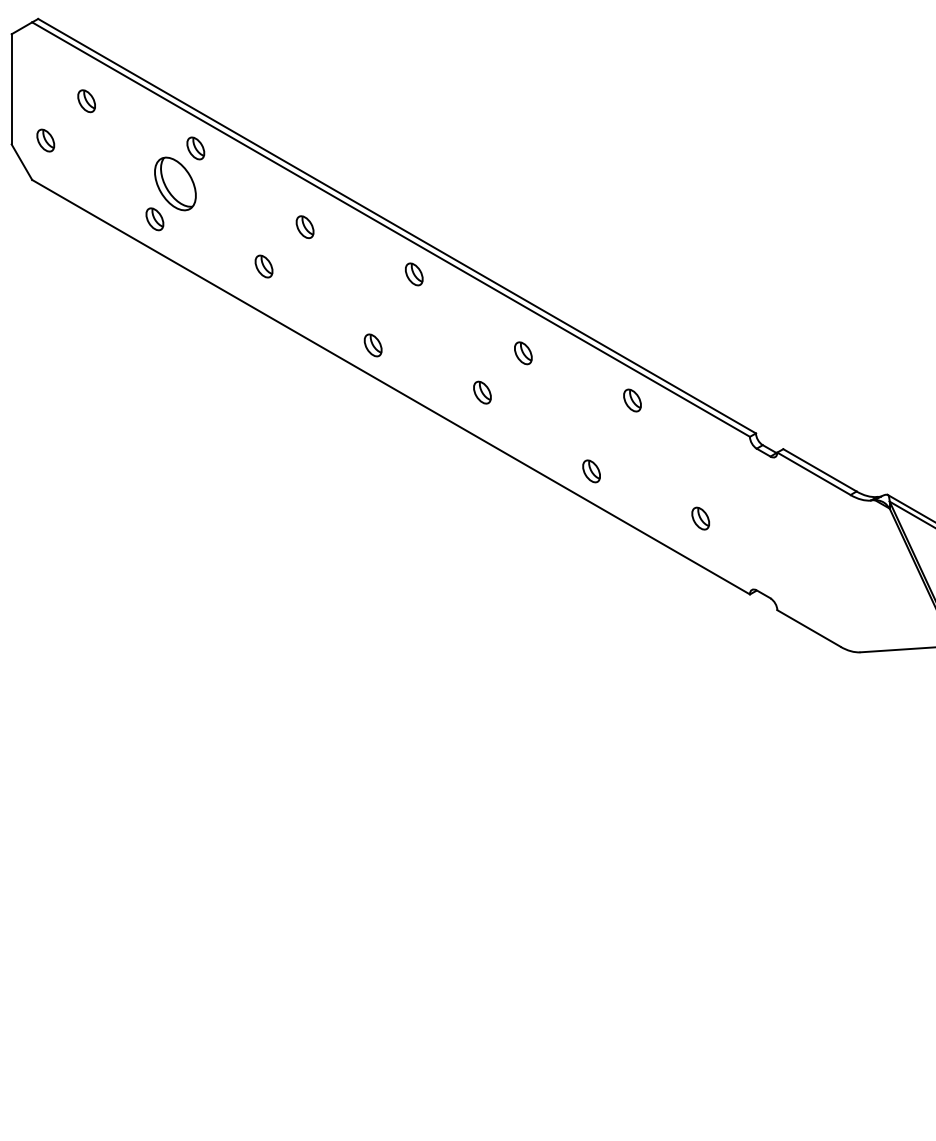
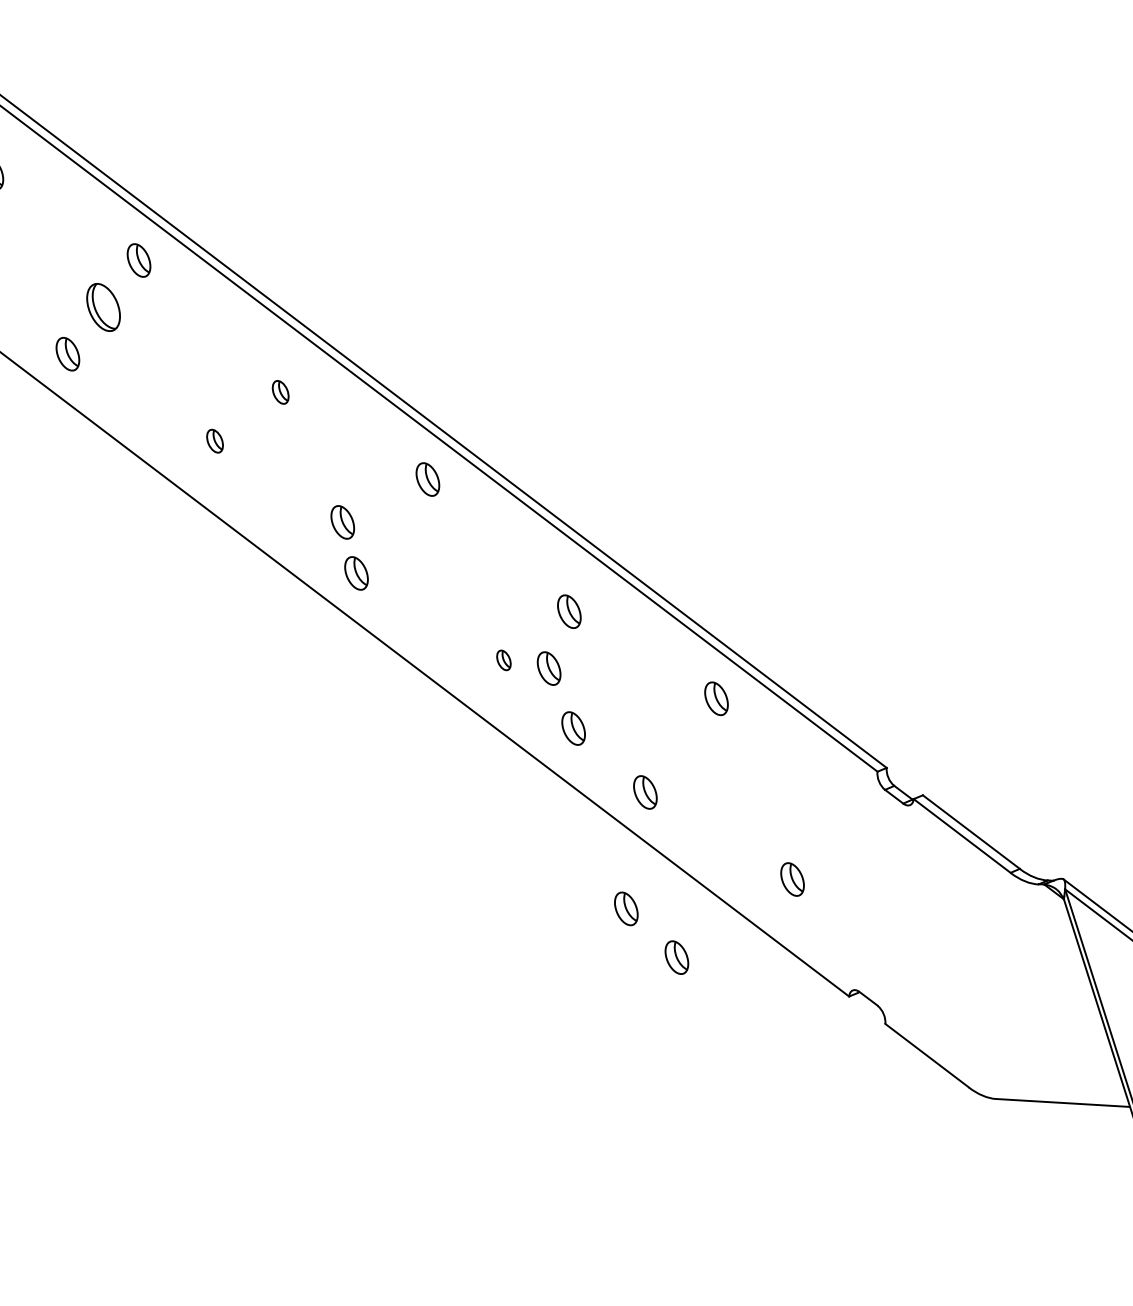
part: (175, 183) -> (103, 306), size x0.6
part: (304, 226) -> (279, 391), size x0.7
part: (263, 266) -> (214, 441), size x0.7
part: (359, 311) -> (343, 522), added
part: (482, 392) -> (503, 660), size x0.6
part: (514, 394) -> (549, 668), added
part: (536, 433) -> (573, 728), added
part: (588, 553) -> (626, 909), added
part: (627, 582) -> (676, 957), added

